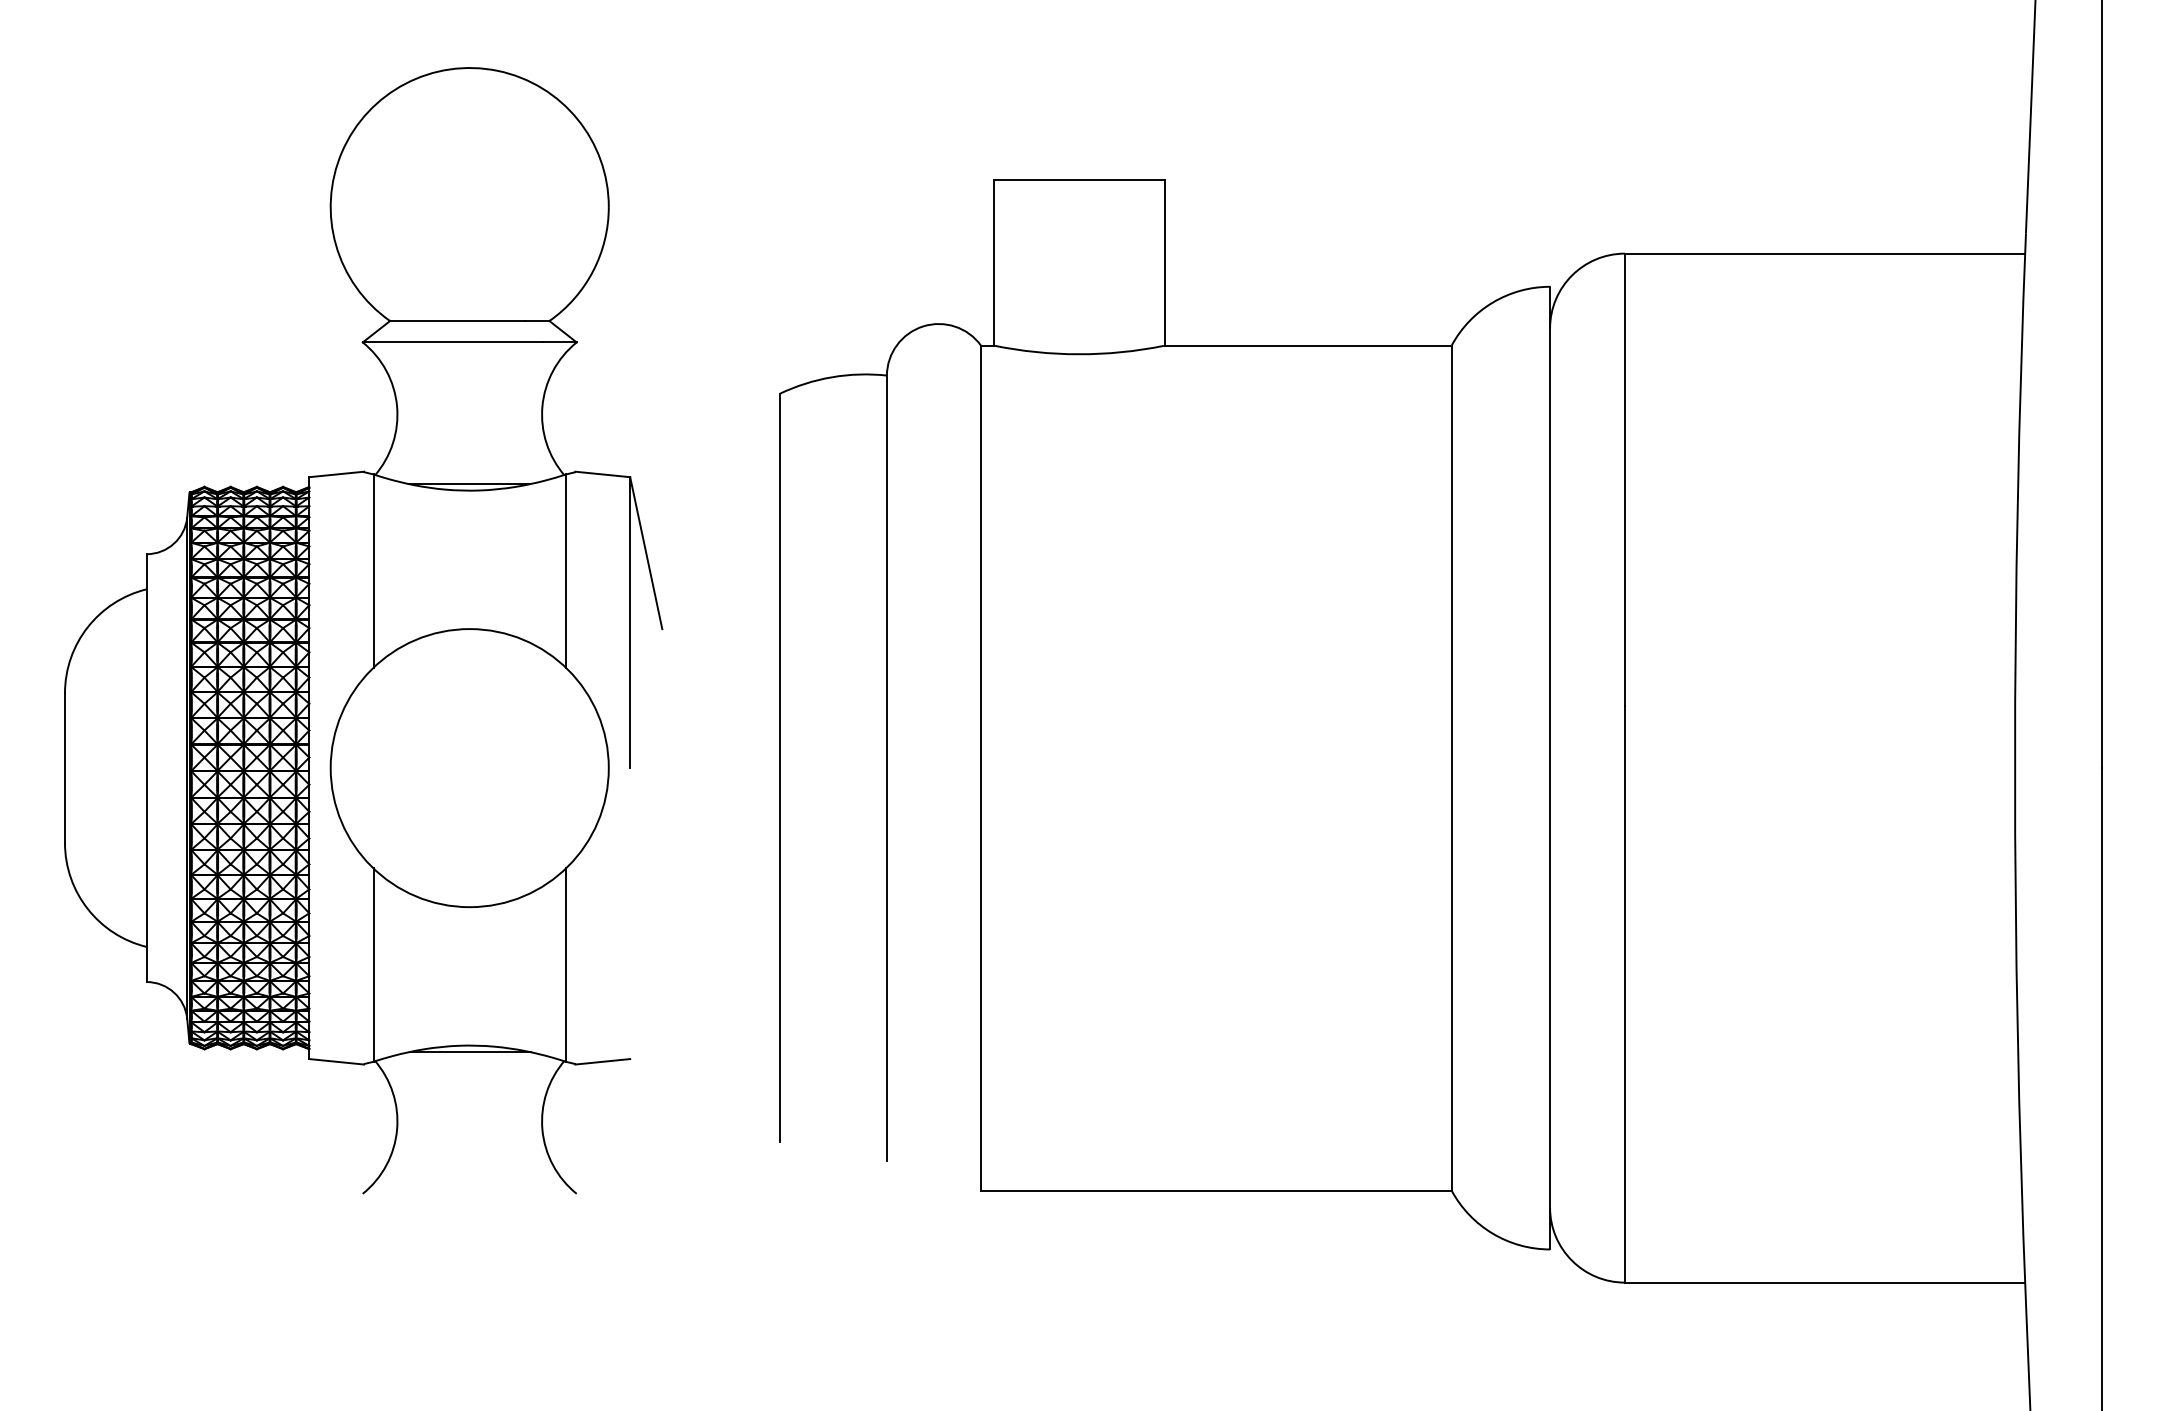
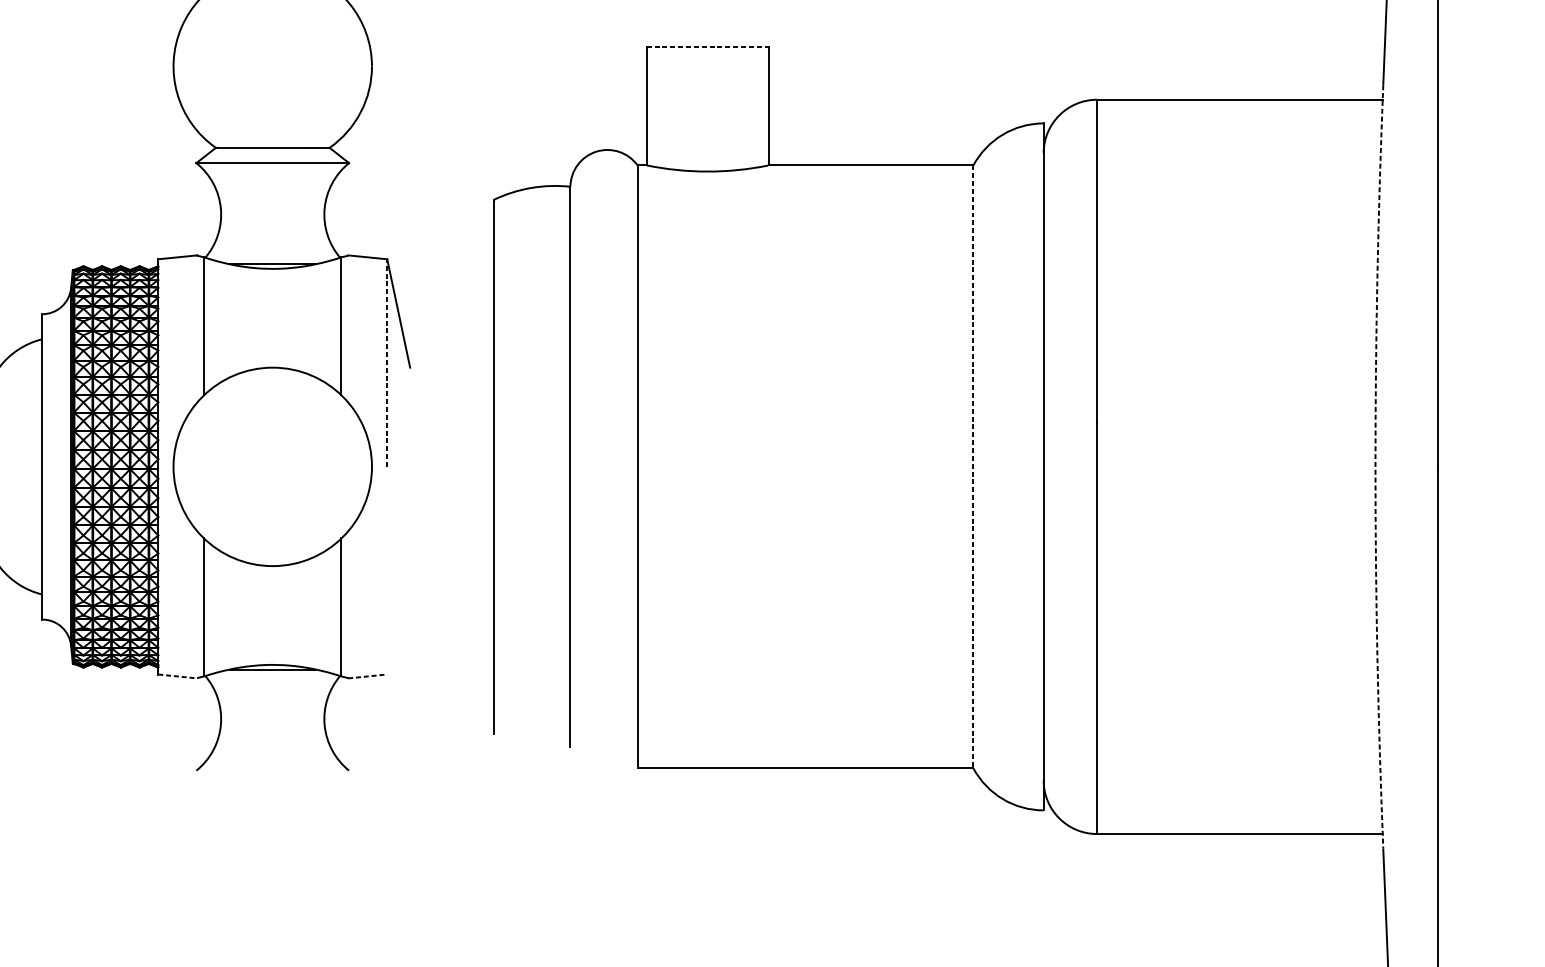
line: (1079, 179) -> (707, 46), solid -> dashed
line: (630, 622) -> (387, 362), solid -> dashed
line: (1451, 768) -> (973, 467), solid -> dashed
arc: (2015, 768) -> (1375, 467), solid -> dashed
line: (336, 1061) -> (177, 676), solid -> dashed
line: (602, 1061) -> (367, 676), solid -> dashed

